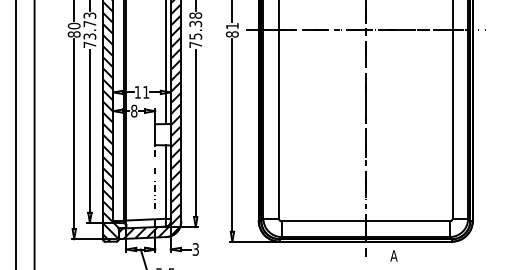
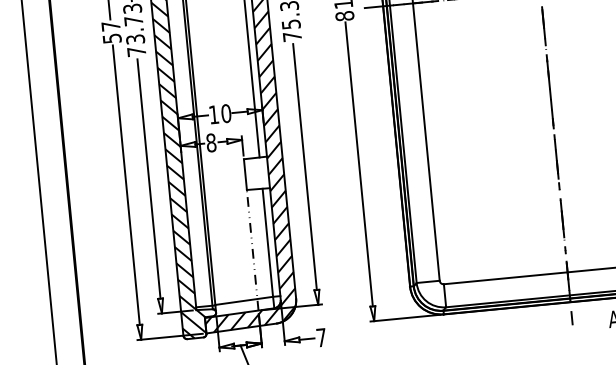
text: (73, 29) -> (110, 31), 80 -> 57
text: (146, 92) -> (226, 113), 11 -> 10
text: (195, 249) -> (321, 337), 3 -> 7

